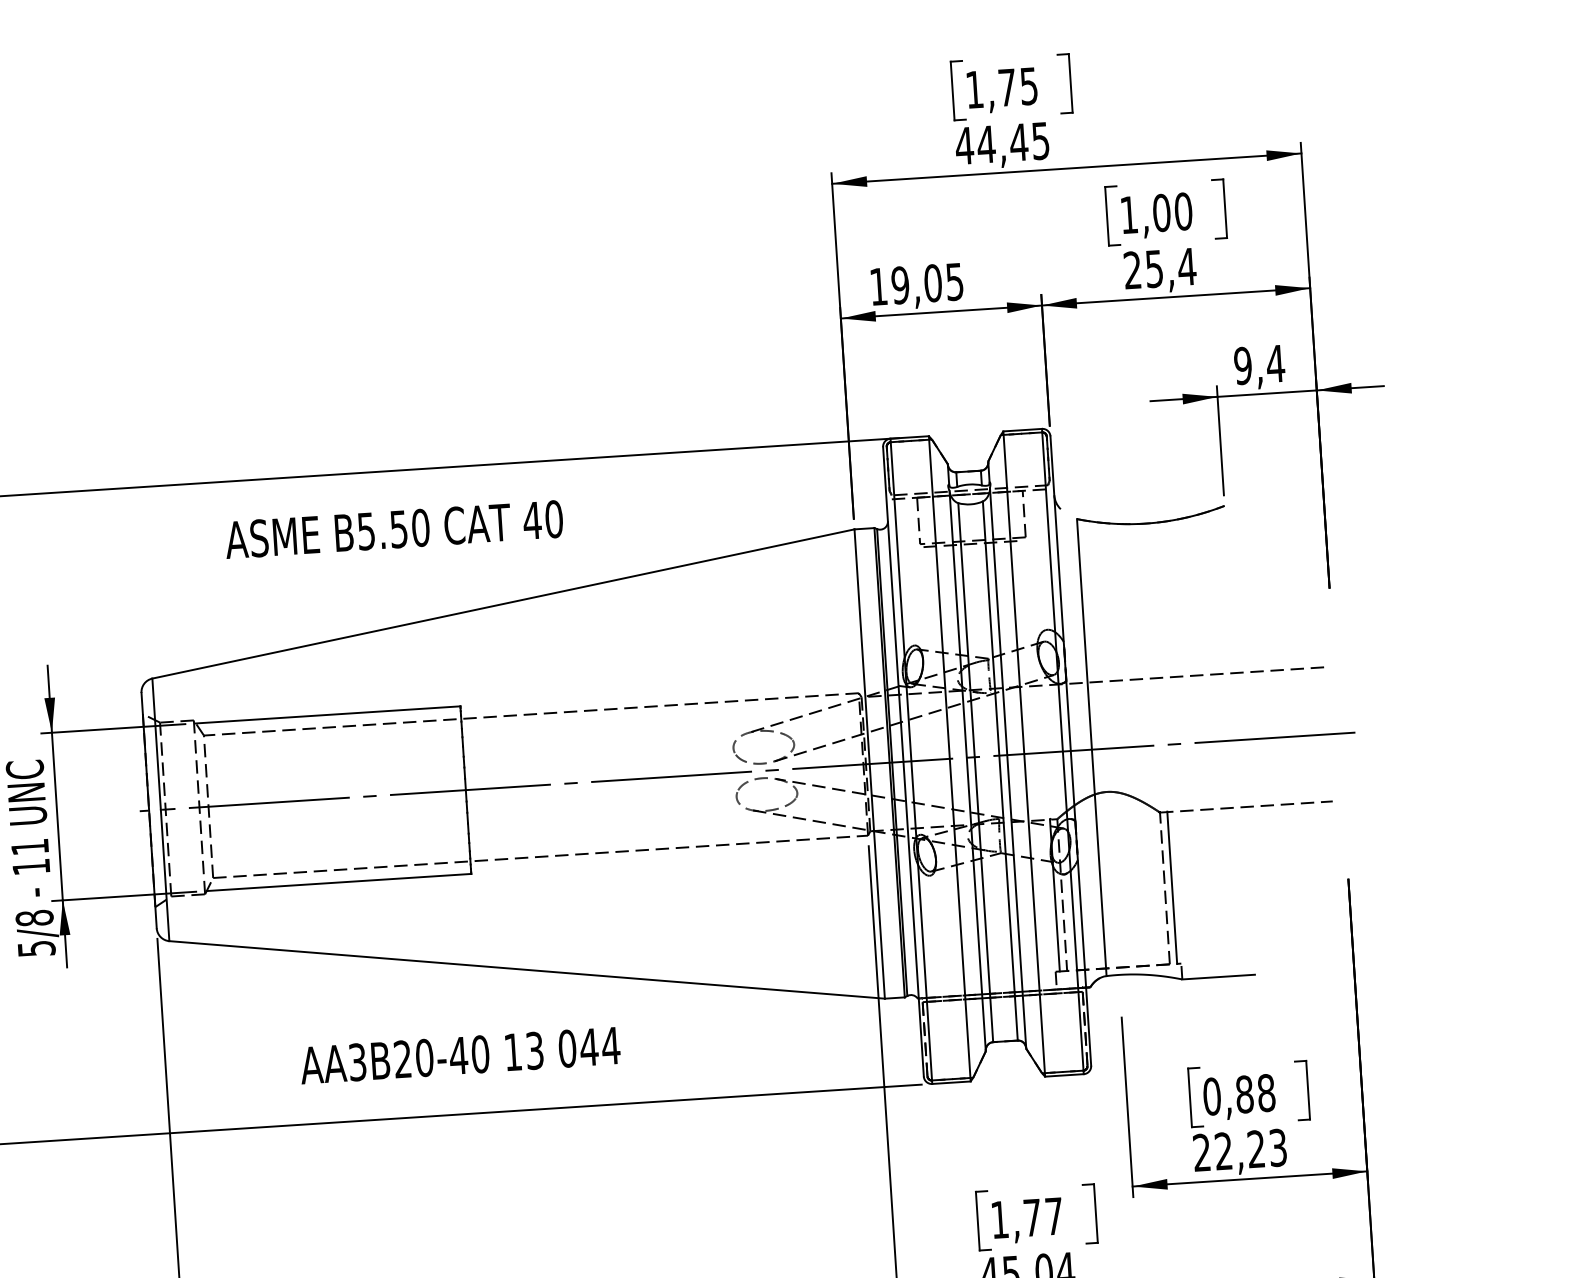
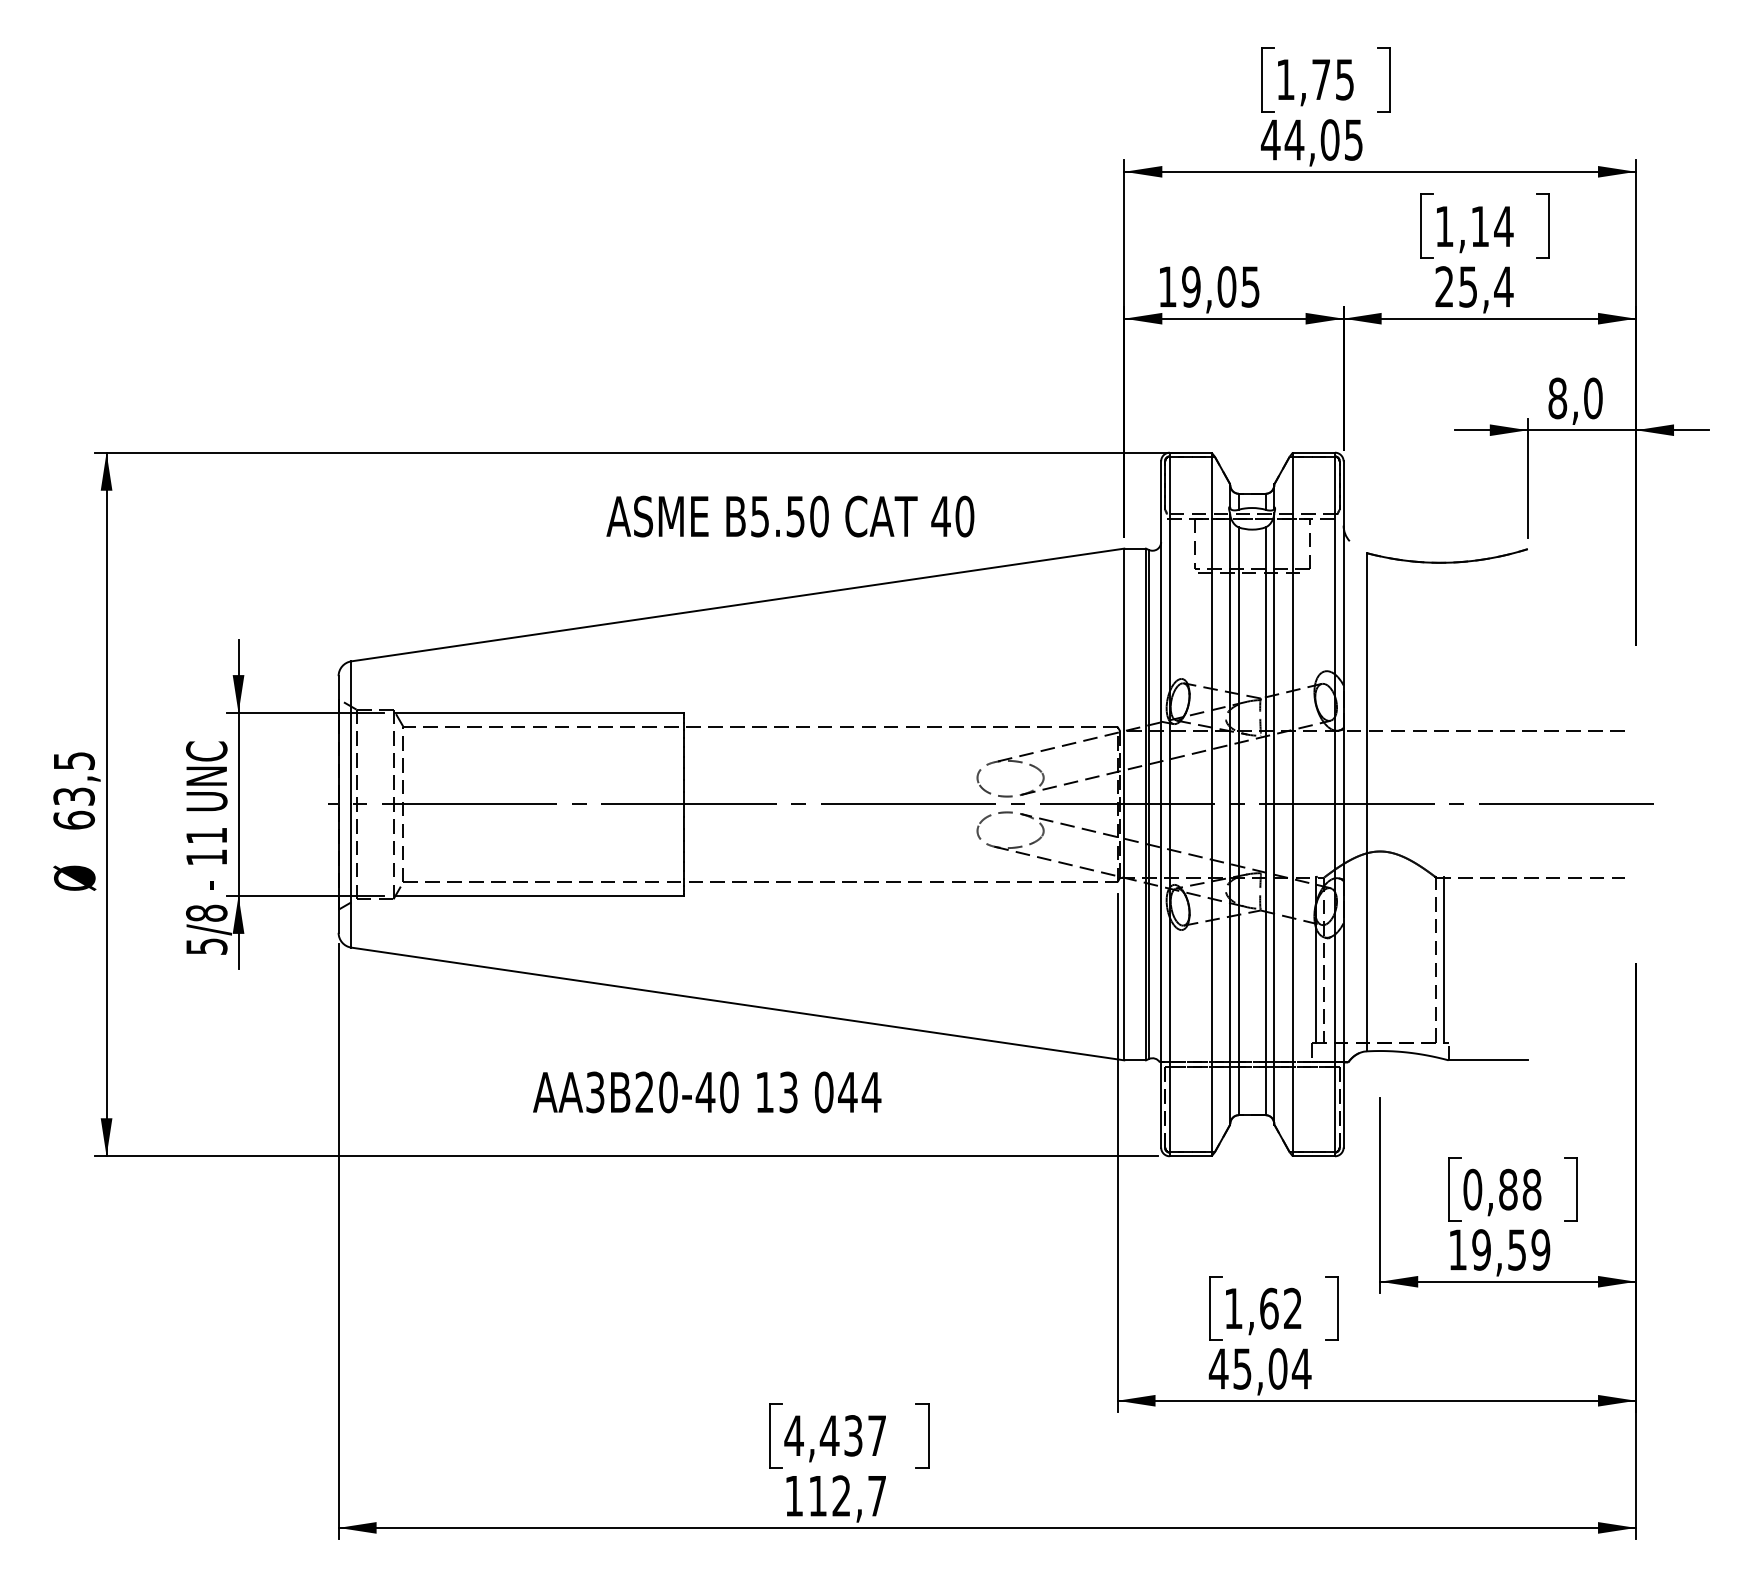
text: (1018, 142) -> (1329, 139), 44,45 -> 44,05
text: (1172, 212) -> (1491, 226), 1,00 -> 1,14
text: (1259, 364) -> (1575, 398), 9,4 -> 8,0
text: (394, 529) -> (790, 516), moved
text: (460, 1055) -> (707, 1092), moved
text: (1240, 1149) -> (1499, 1249), 22,23 -> 19,59
text: (1042, 1216) -> (1280, 1308), 1,77 -> 1,62

